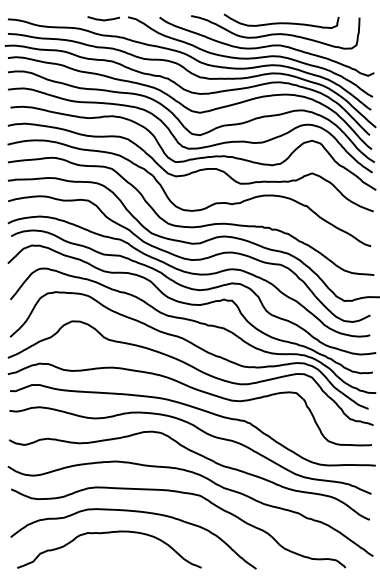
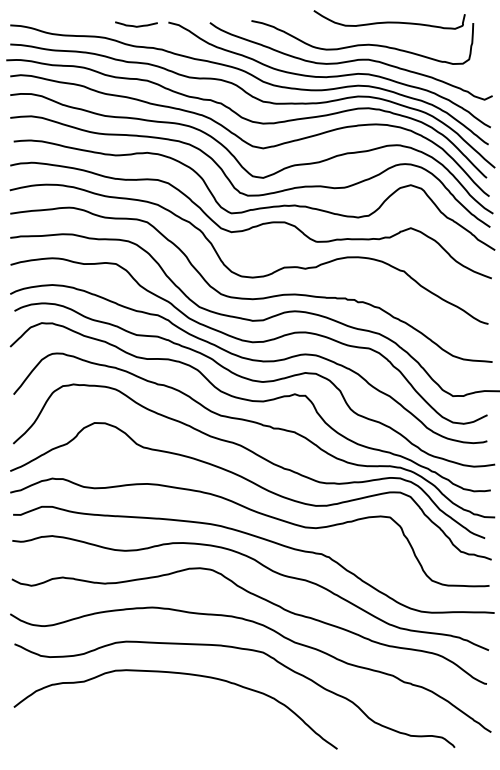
curve: (281, 22) -> (389, 21), moved
curve: (107, 533) -> (141, 702), removed

